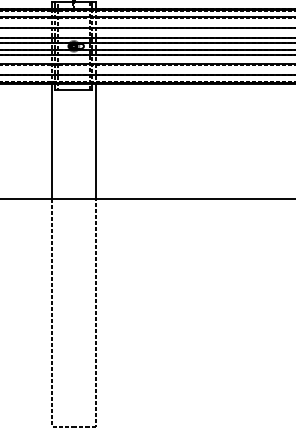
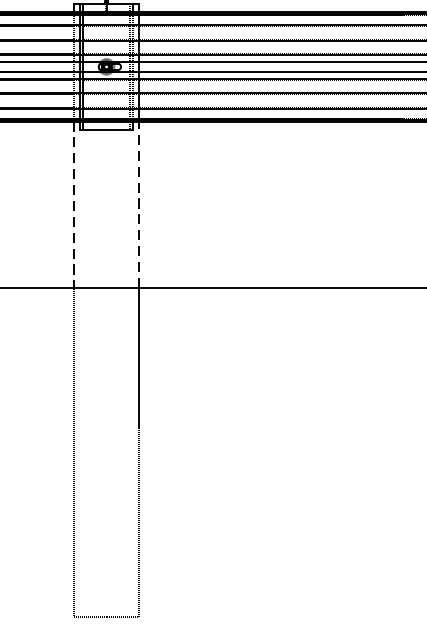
line: (51, 141) -> (74, 204), solid -> dashed
line: (96, 141) -> (139, 204), solid -> dashed

